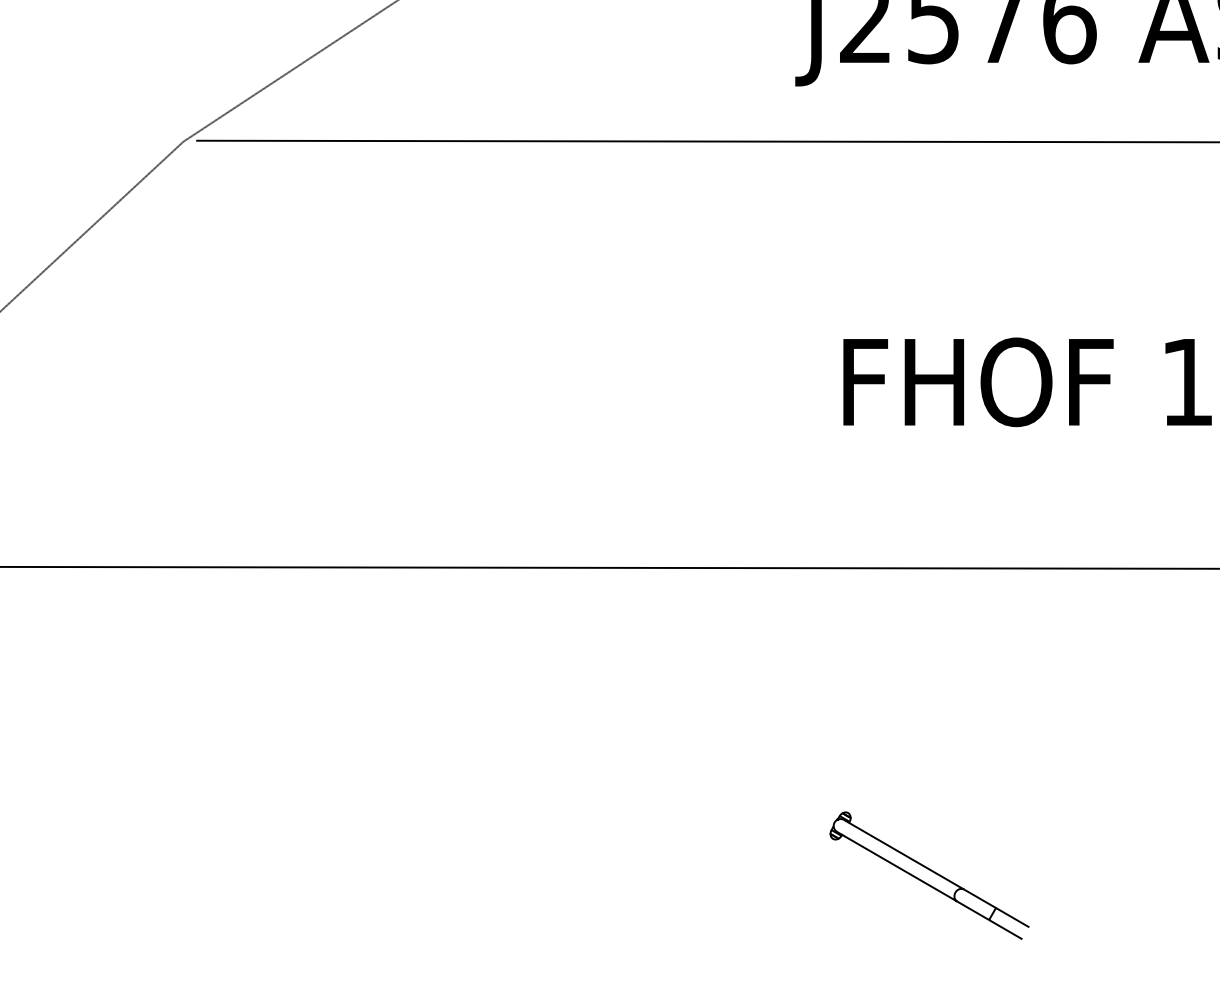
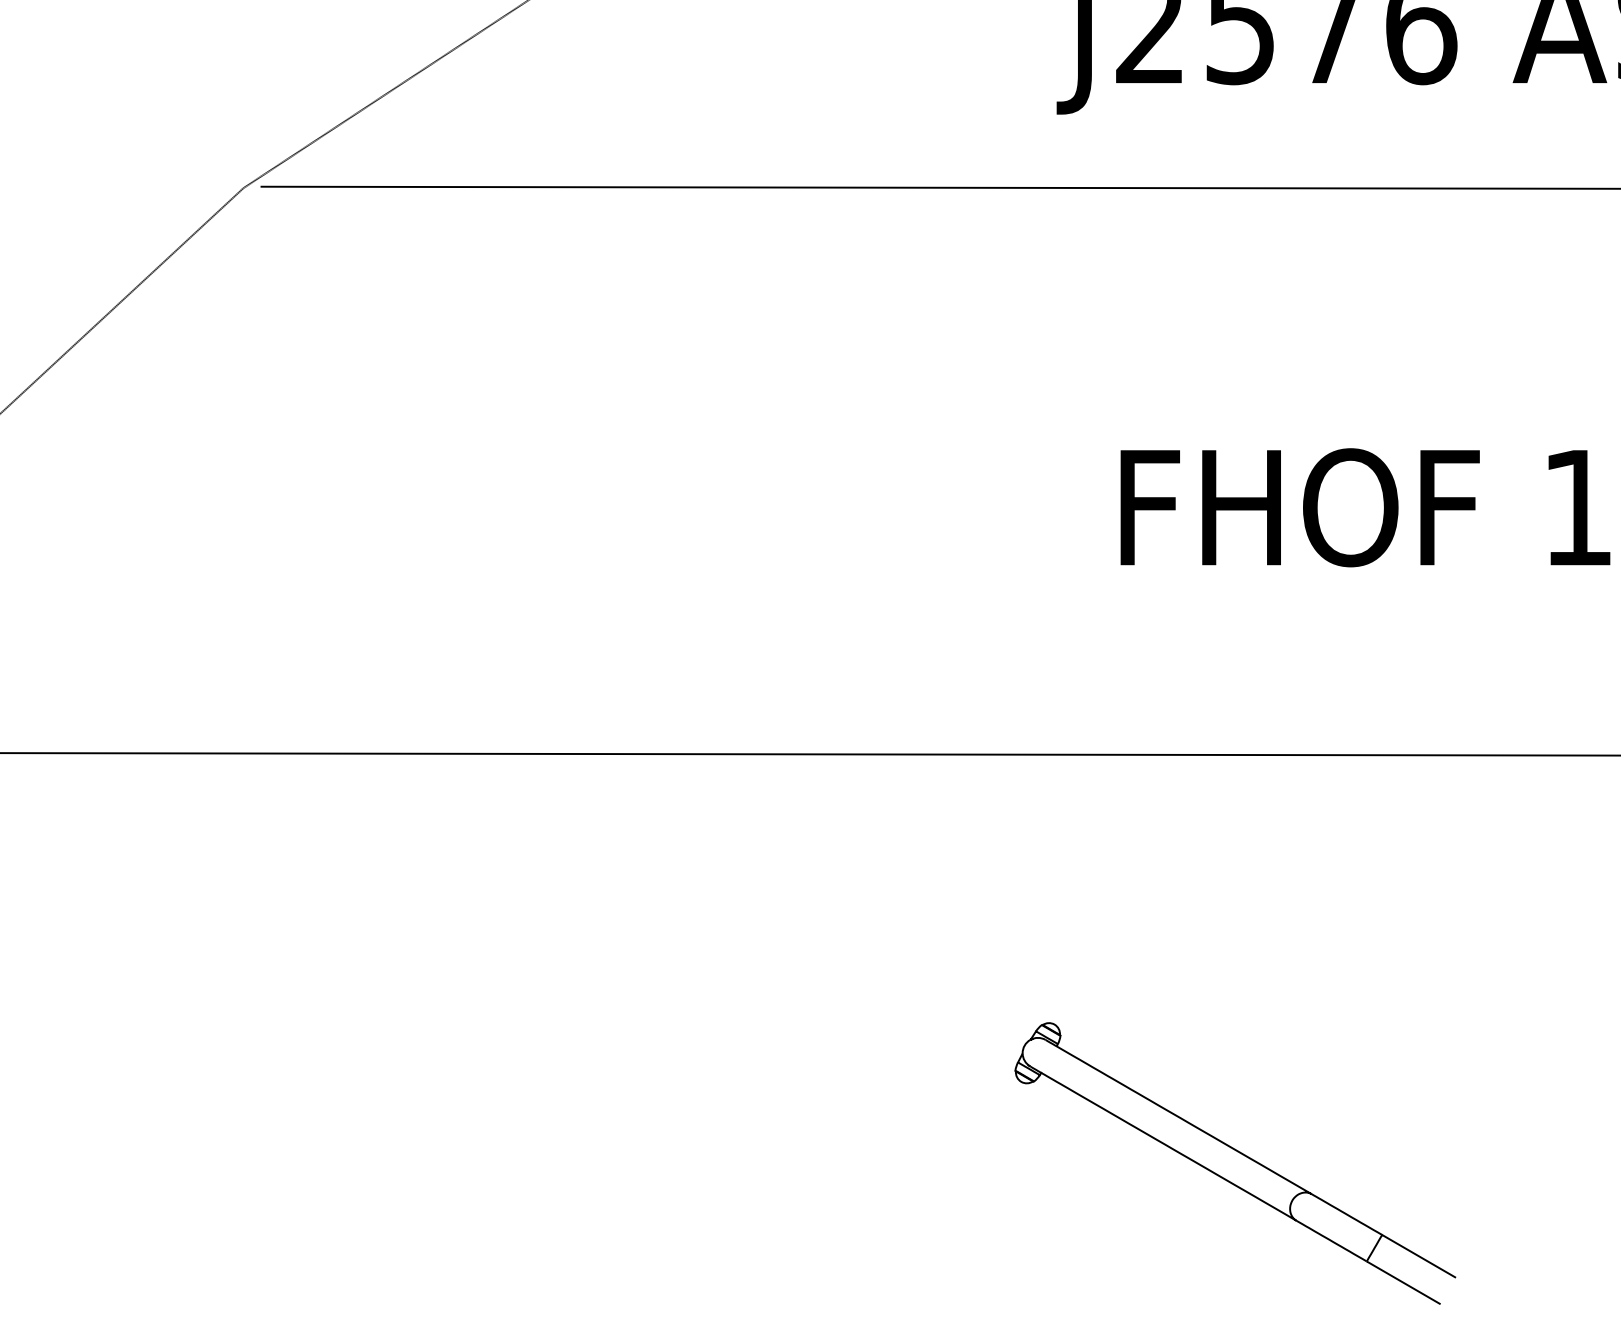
part: (929, 875) -> (1235, 1163), size x1.67

